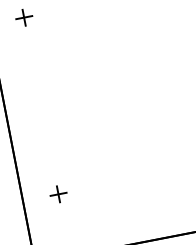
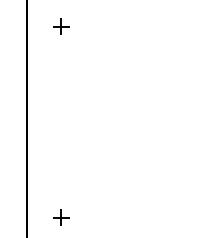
part: (58, 193) -> (61, 217), moved

